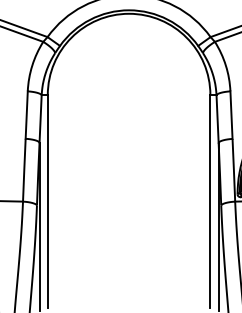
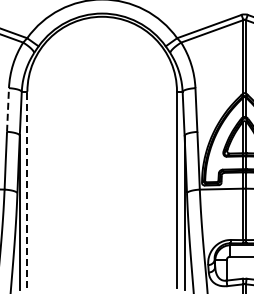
line: (27, 114) -> (8, 109), solid -> dashed
line: (47, 201) -> (27, 189), solid -> dashed

